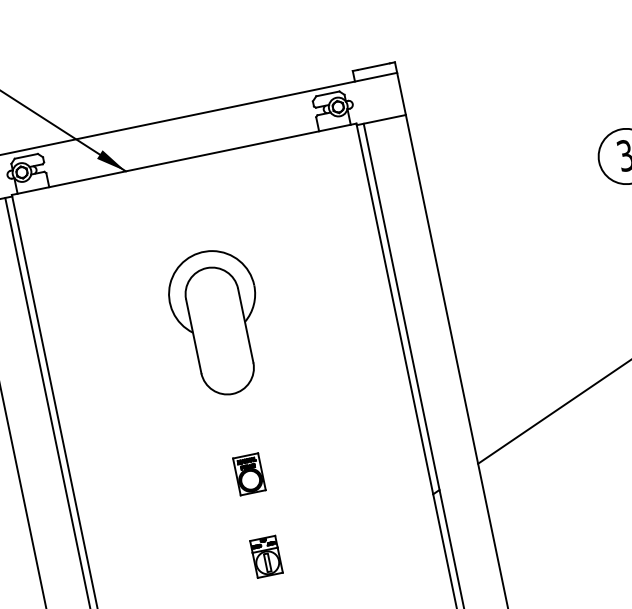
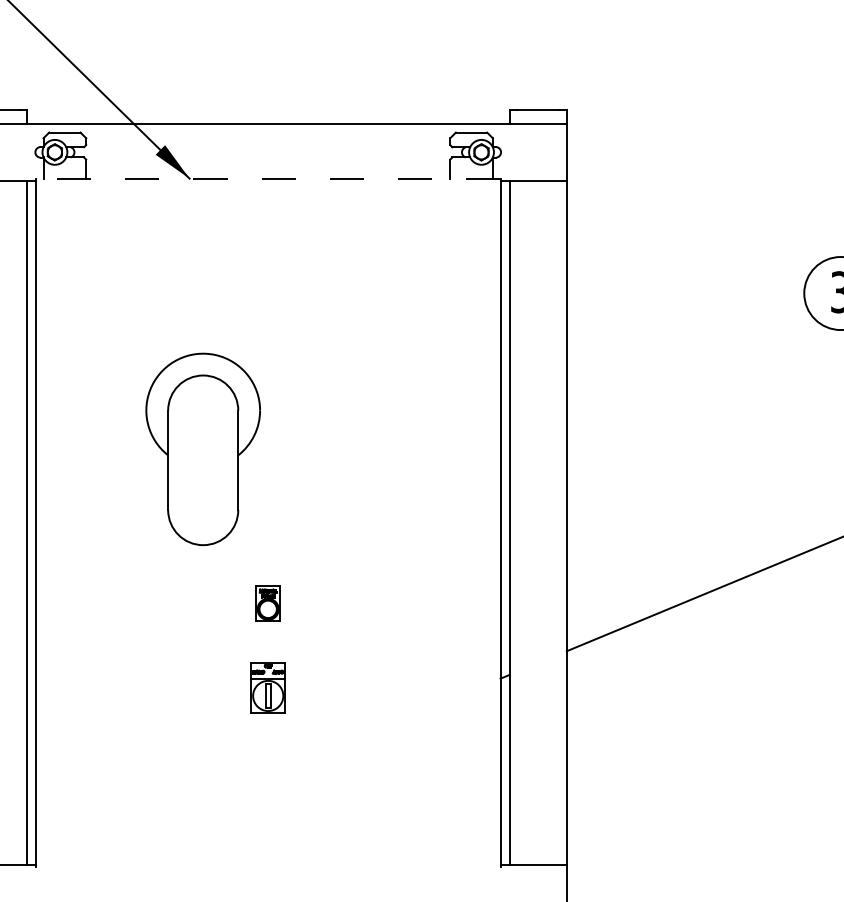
line: (183, 159) -> (267, 178), solid -> dashed
part: (217, 322) -> (202, 448), moved
part: (248, 474) -> (267, 603), size x0.7
part: (265, 556) -> (267, 687), moved

